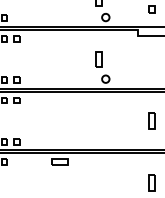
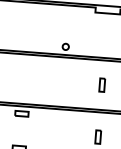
part: (98, 59) -> (60, 29), removed

